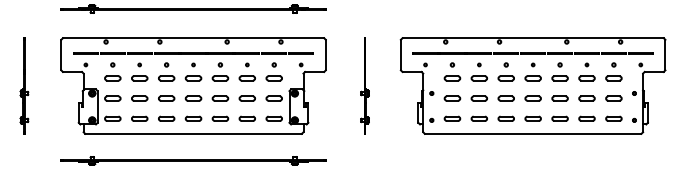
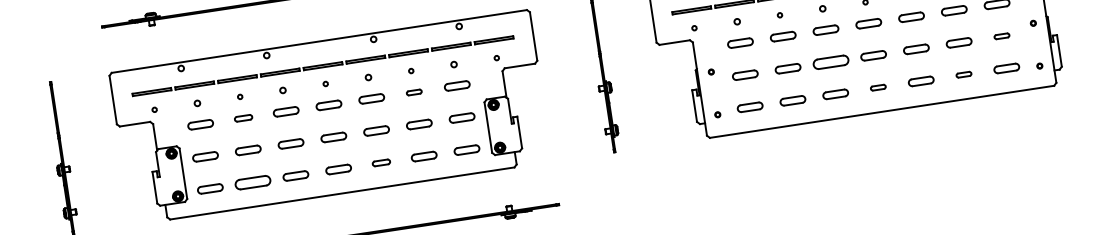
part: (139, 78) -> (243, 118), size x0.7
part: (246, 78) -> (413, 92), size x0.6
part: (505, 98) -> (829, 62), size x1.4
part: (613, 98) -> (1001, 36), size x0.6
part: (139, 118) -> (252, 182), size x1.4
part: (220, 118) -> (381, 162), size x0.7
part: (532, 118) -> (877, 87), size x0.6
part: (586, 118) -> (963, 74), size x0.6

